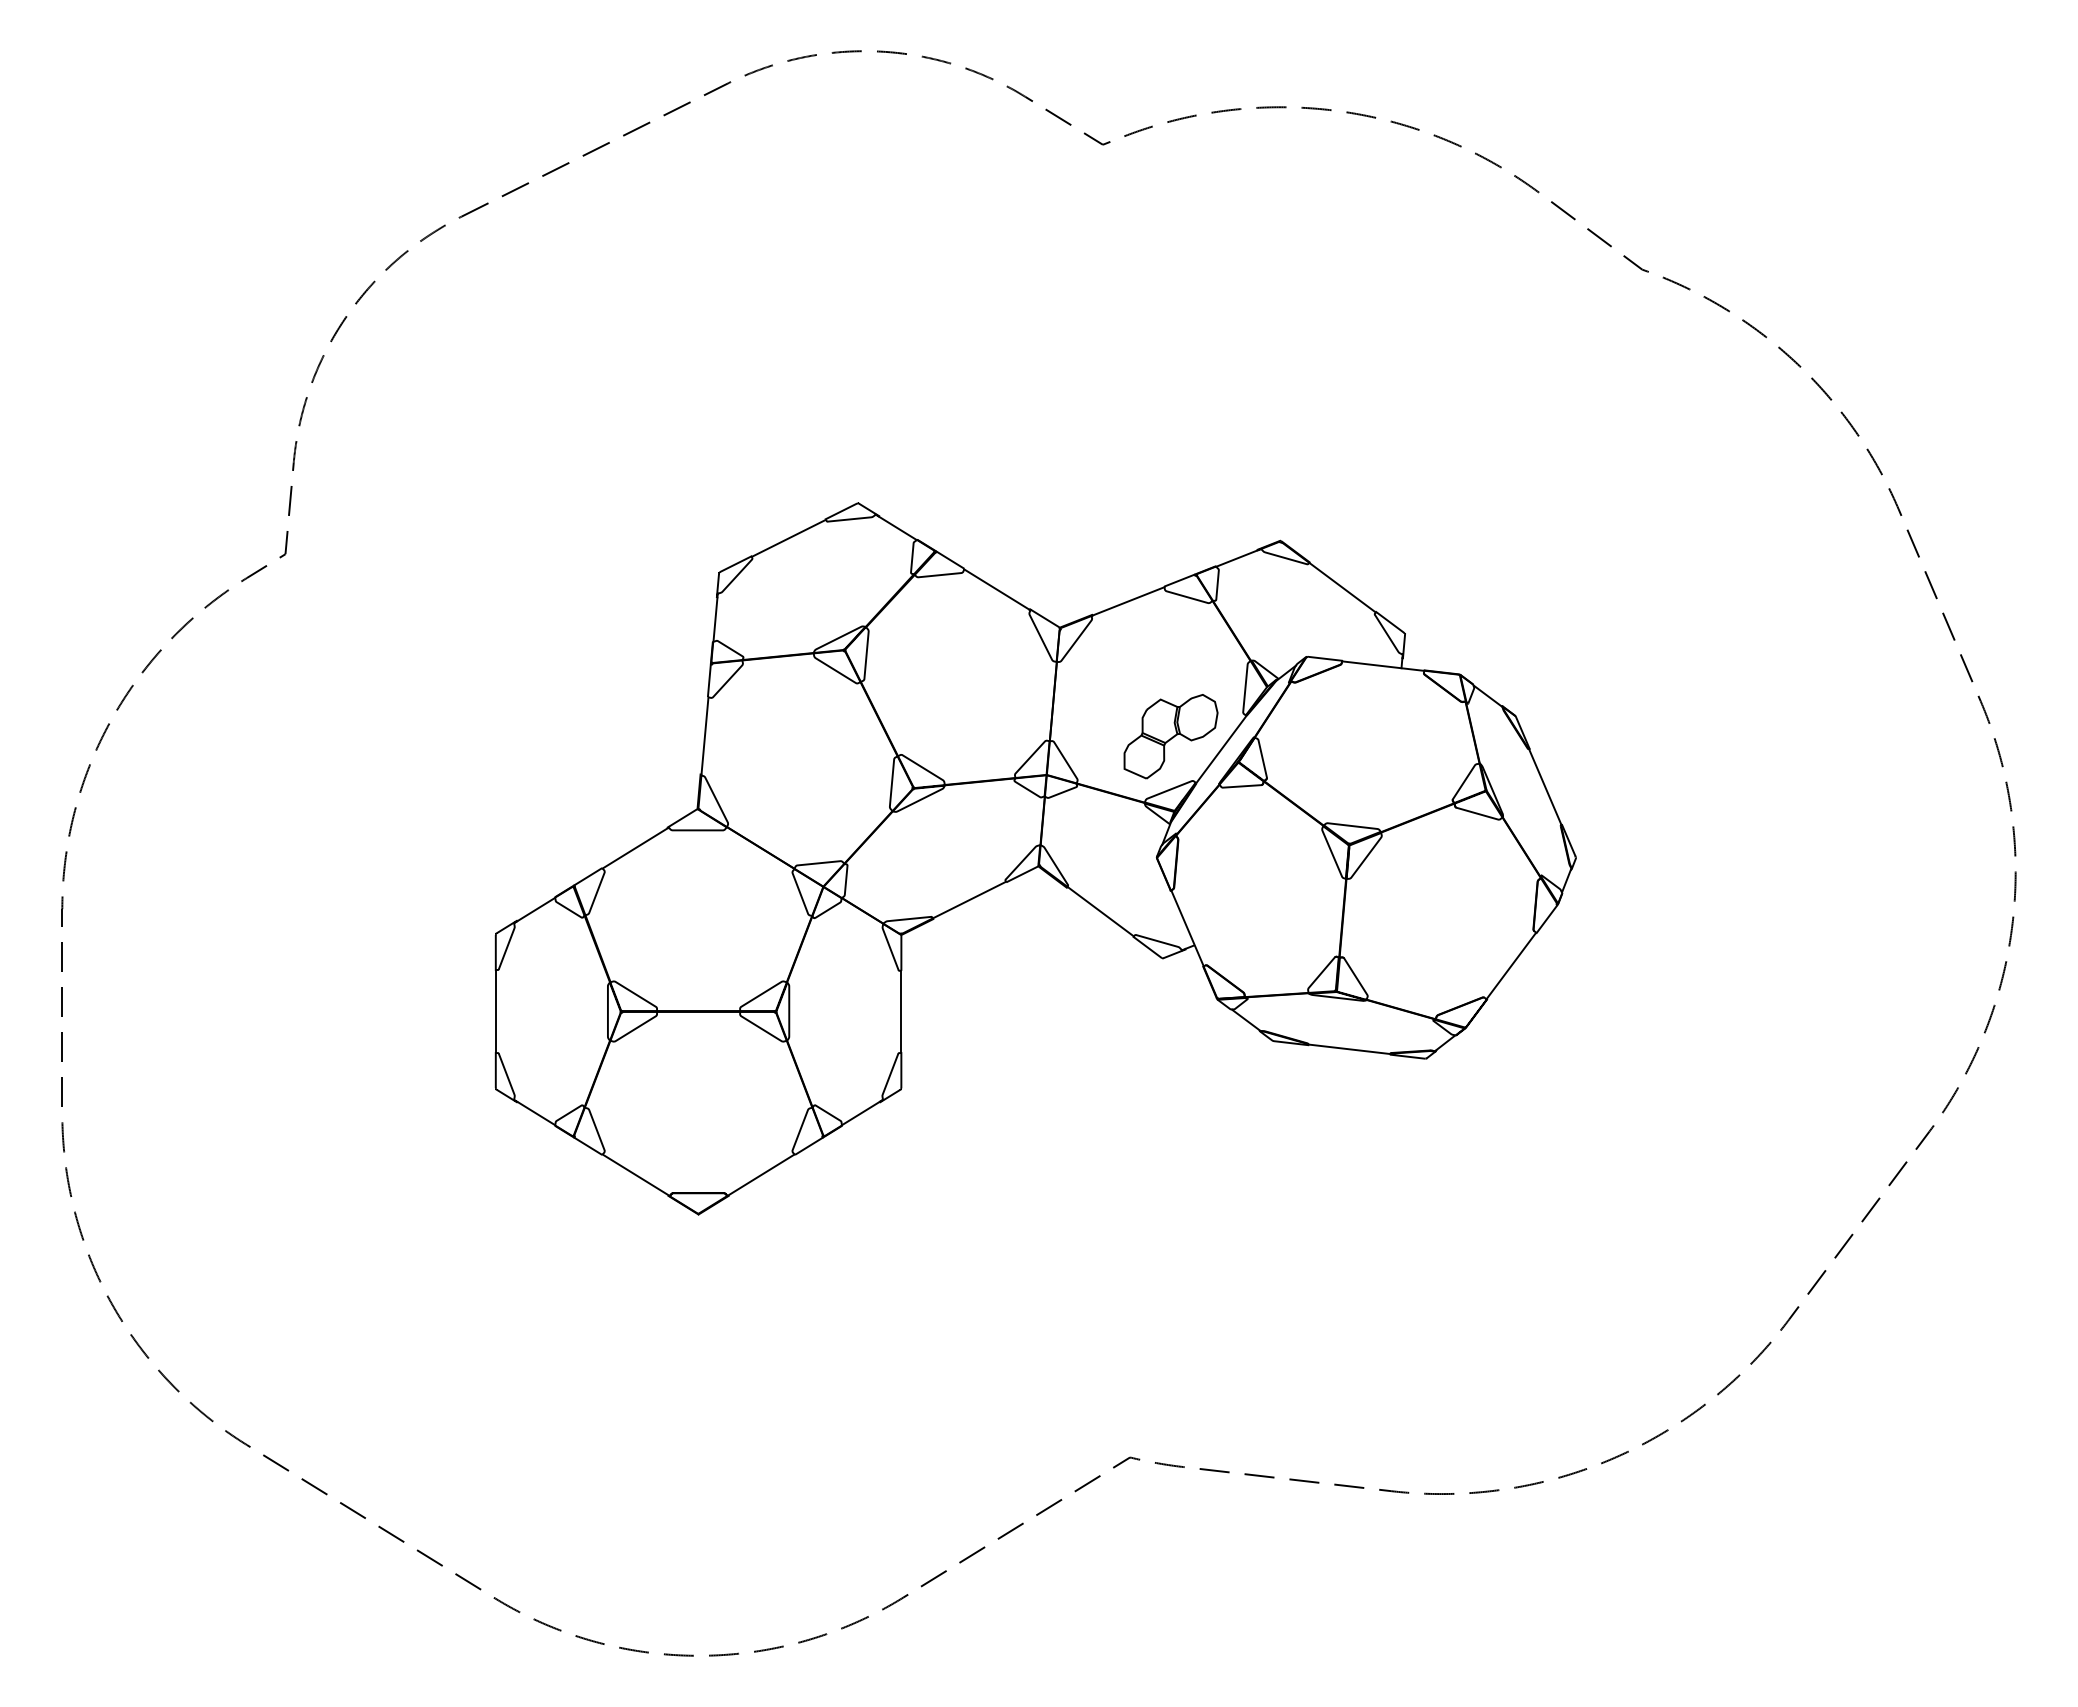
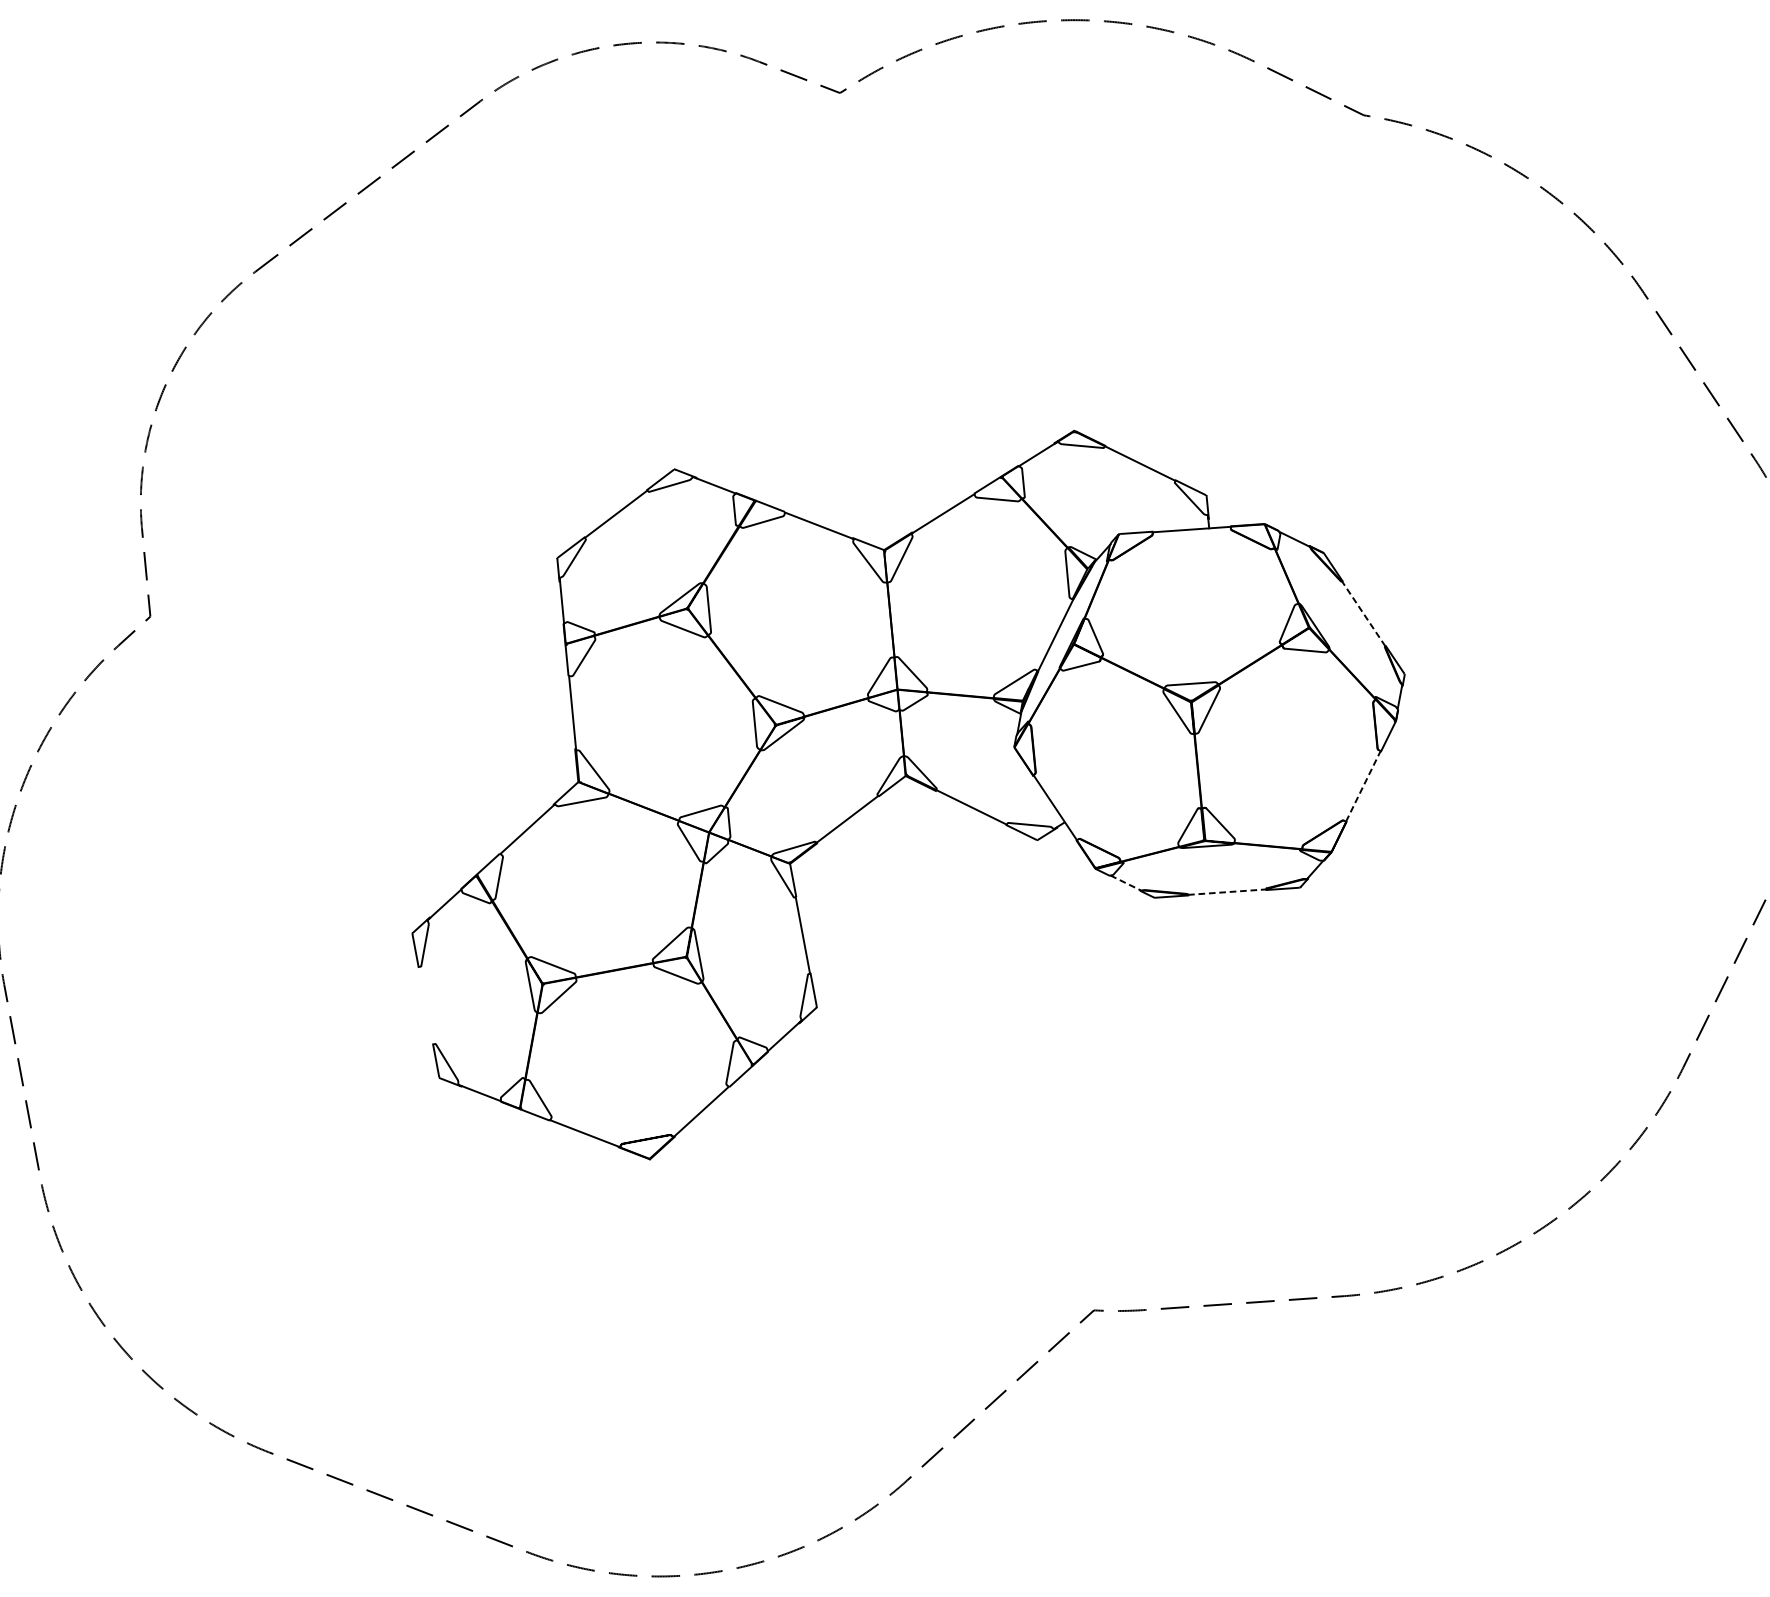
part: (1170, 736) -> (1006, 632), removed
line: (1545, 786) -> (1363, 613), solid -> dashed
line: (1511, 965) -> (1363, 785), solid -> dashed
line: (496, 1011) -> (426, 1005), removed
line: (1246, 1020) -> (1126, 883), solid -> dashed
line: (1349, 1049) -> (1227, 892), solid -> dashed

